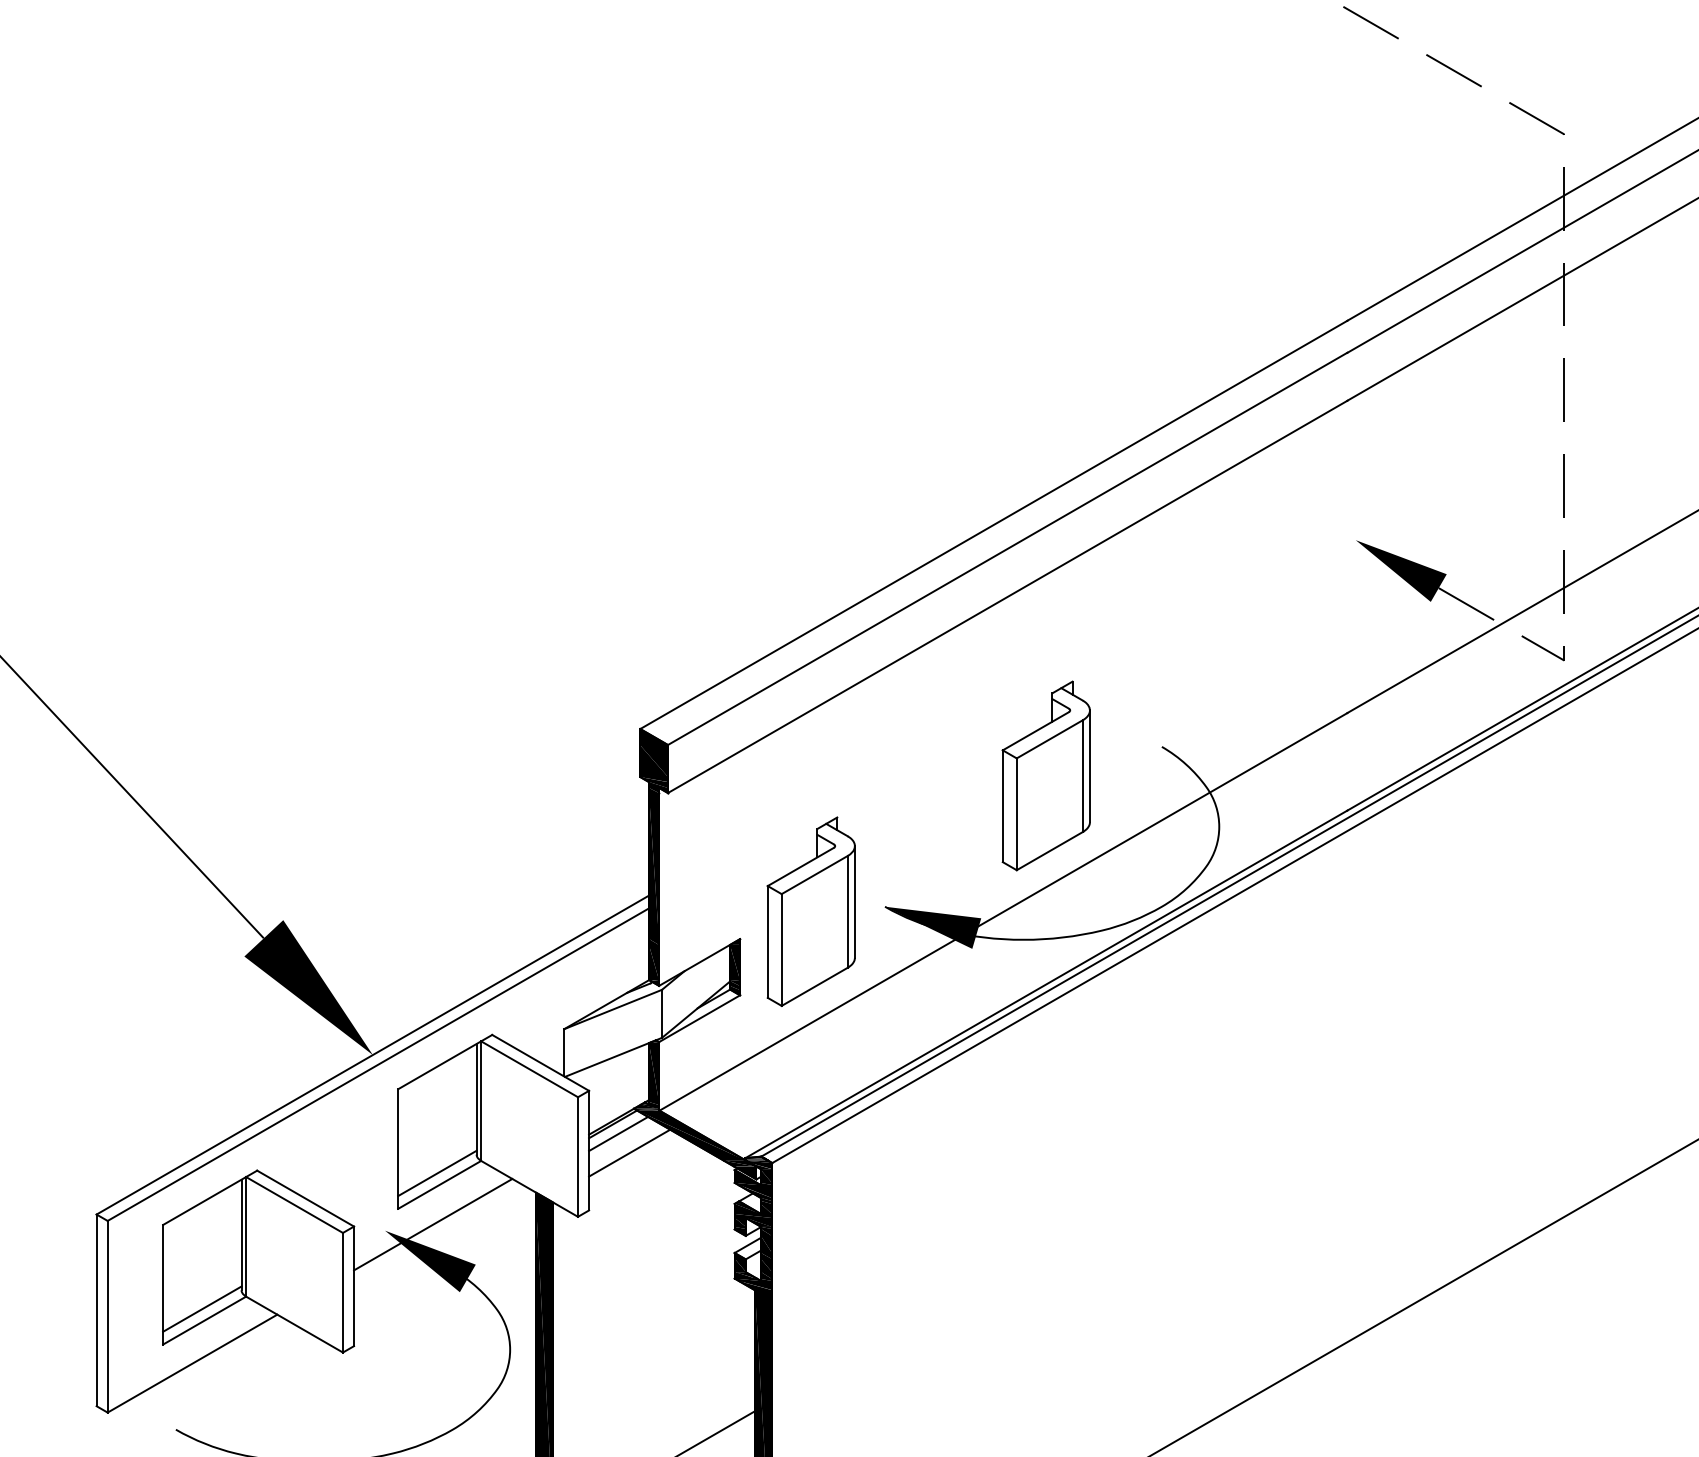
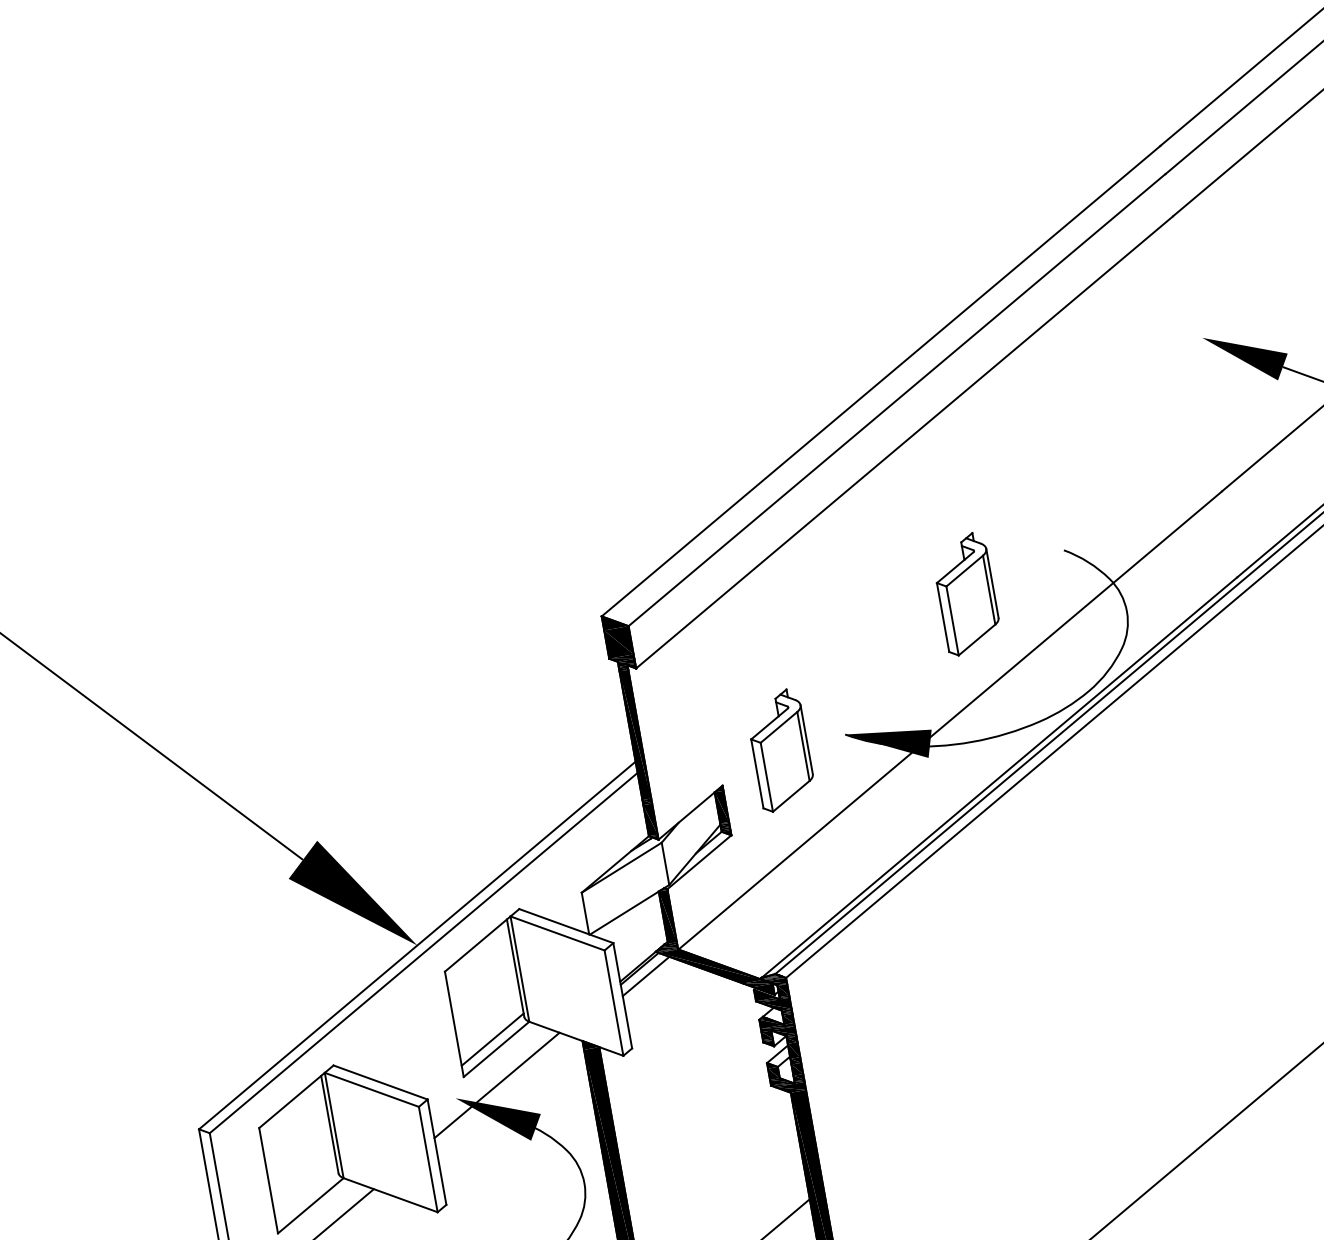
part: (1045, 775) -> (965, 593), size x0.7
part: (810, 911) -> (780, 750), size x0.7
line: (629, 1152) -> (658, 991), removed
line: (202, 1308) -> (307, 1195), removed

